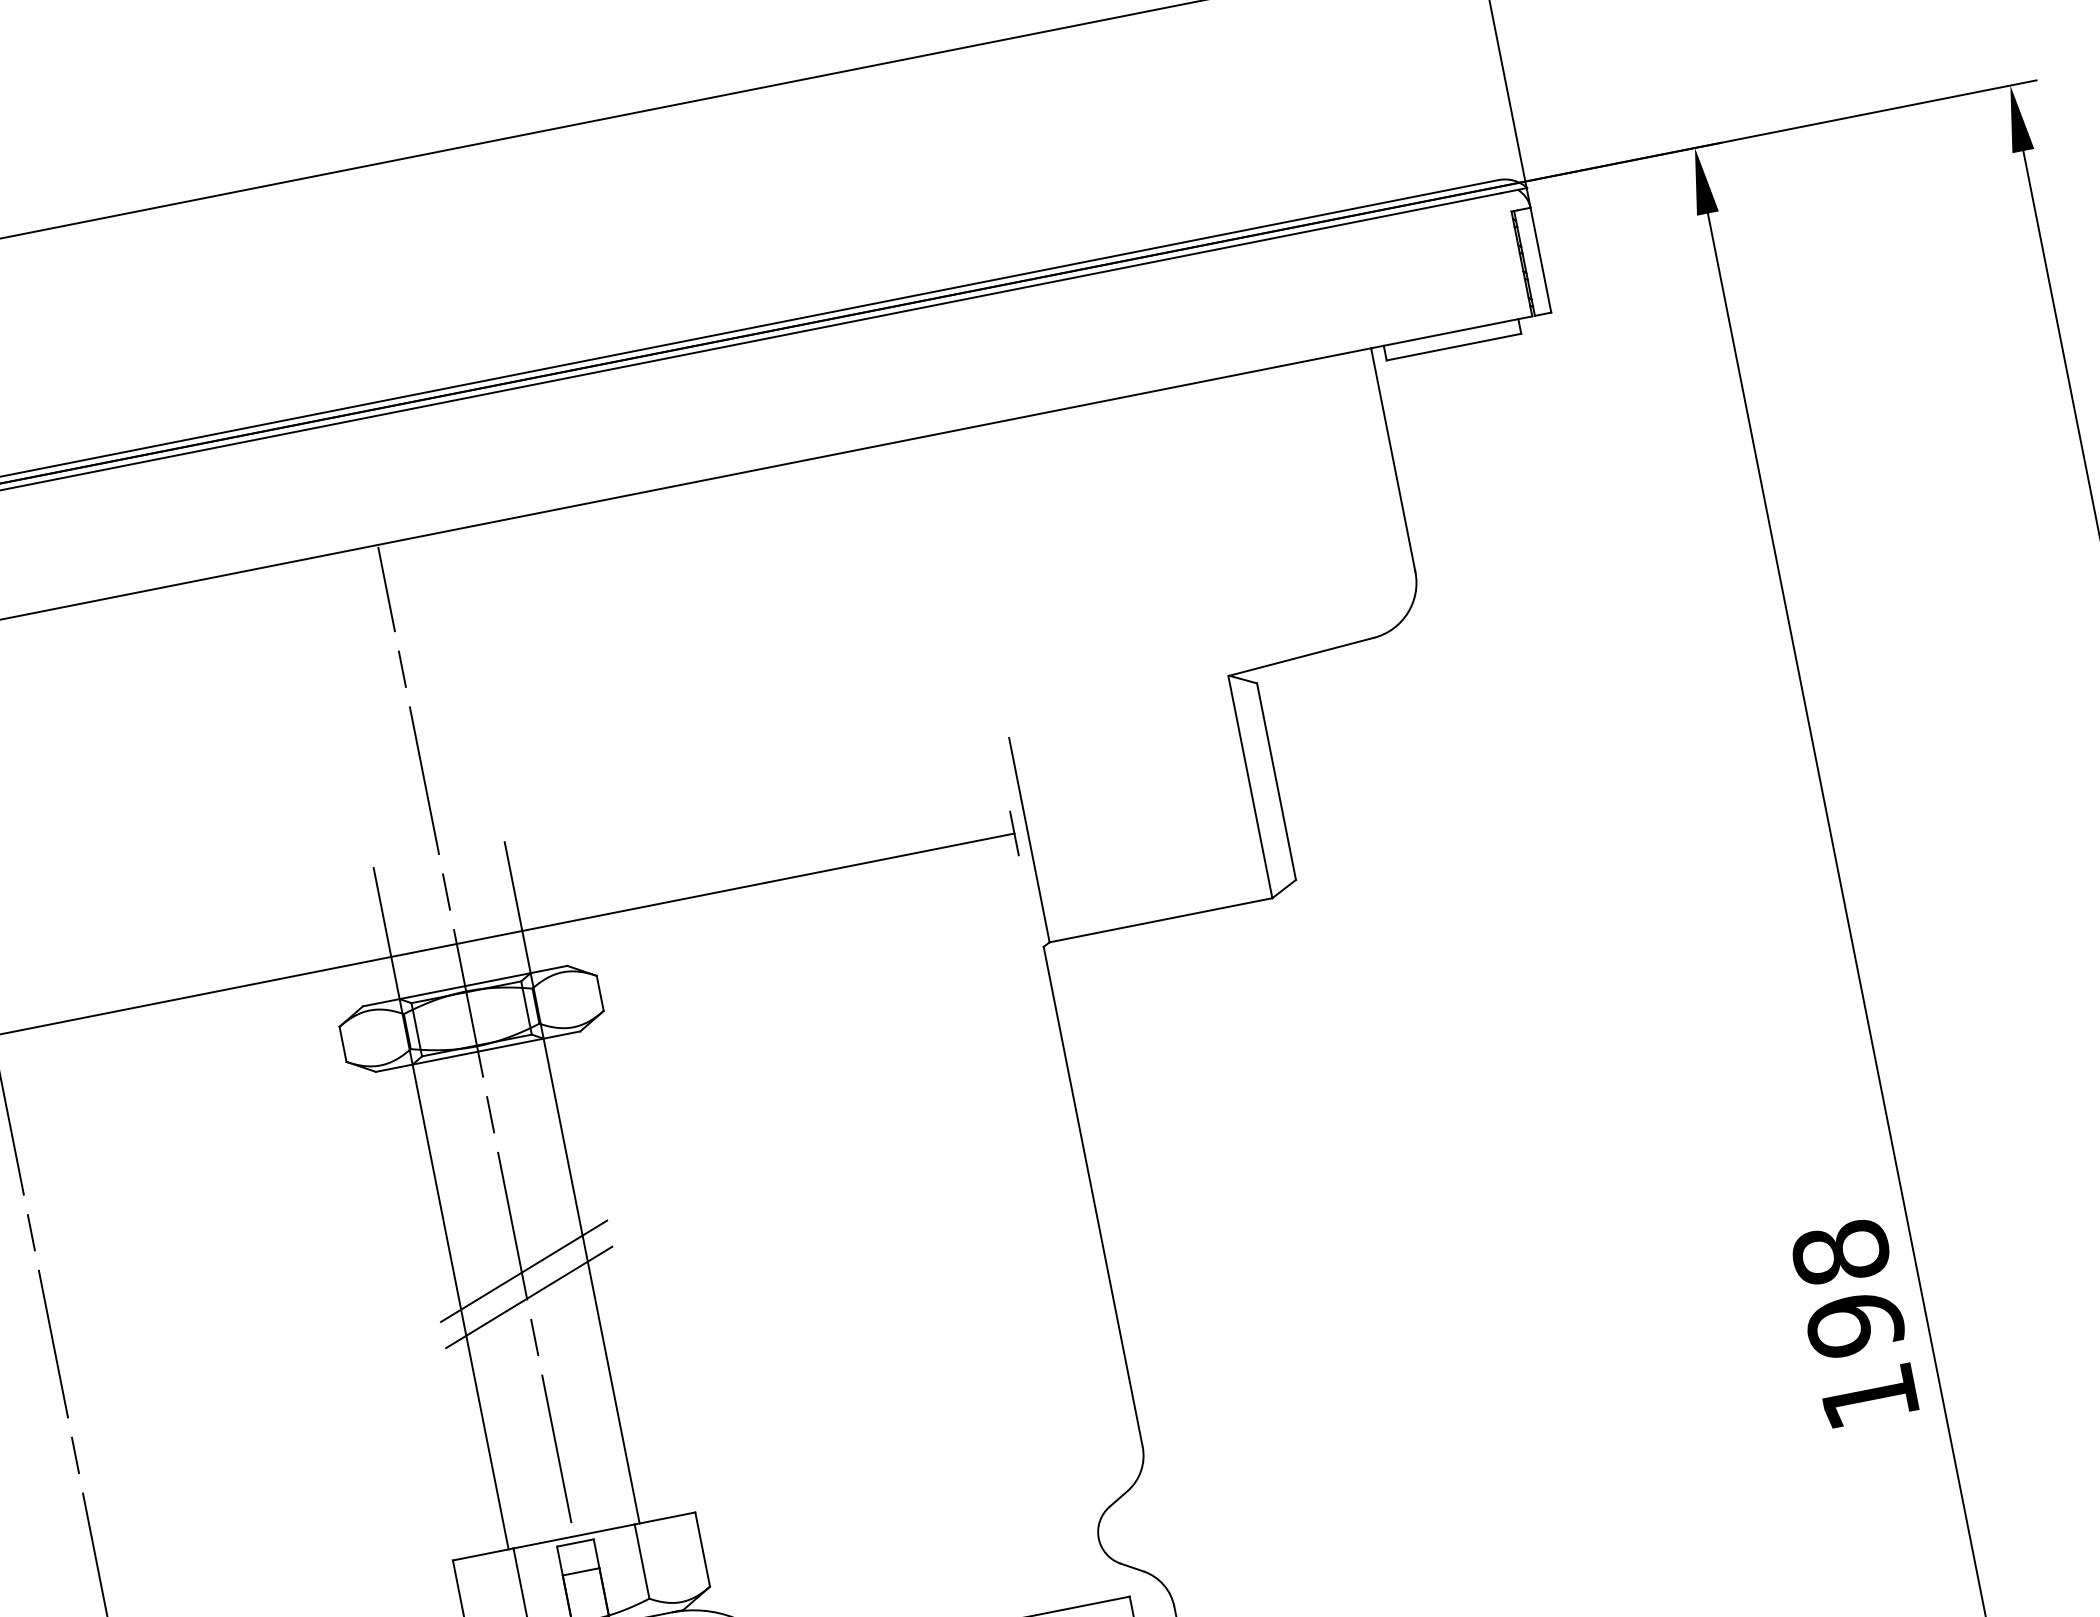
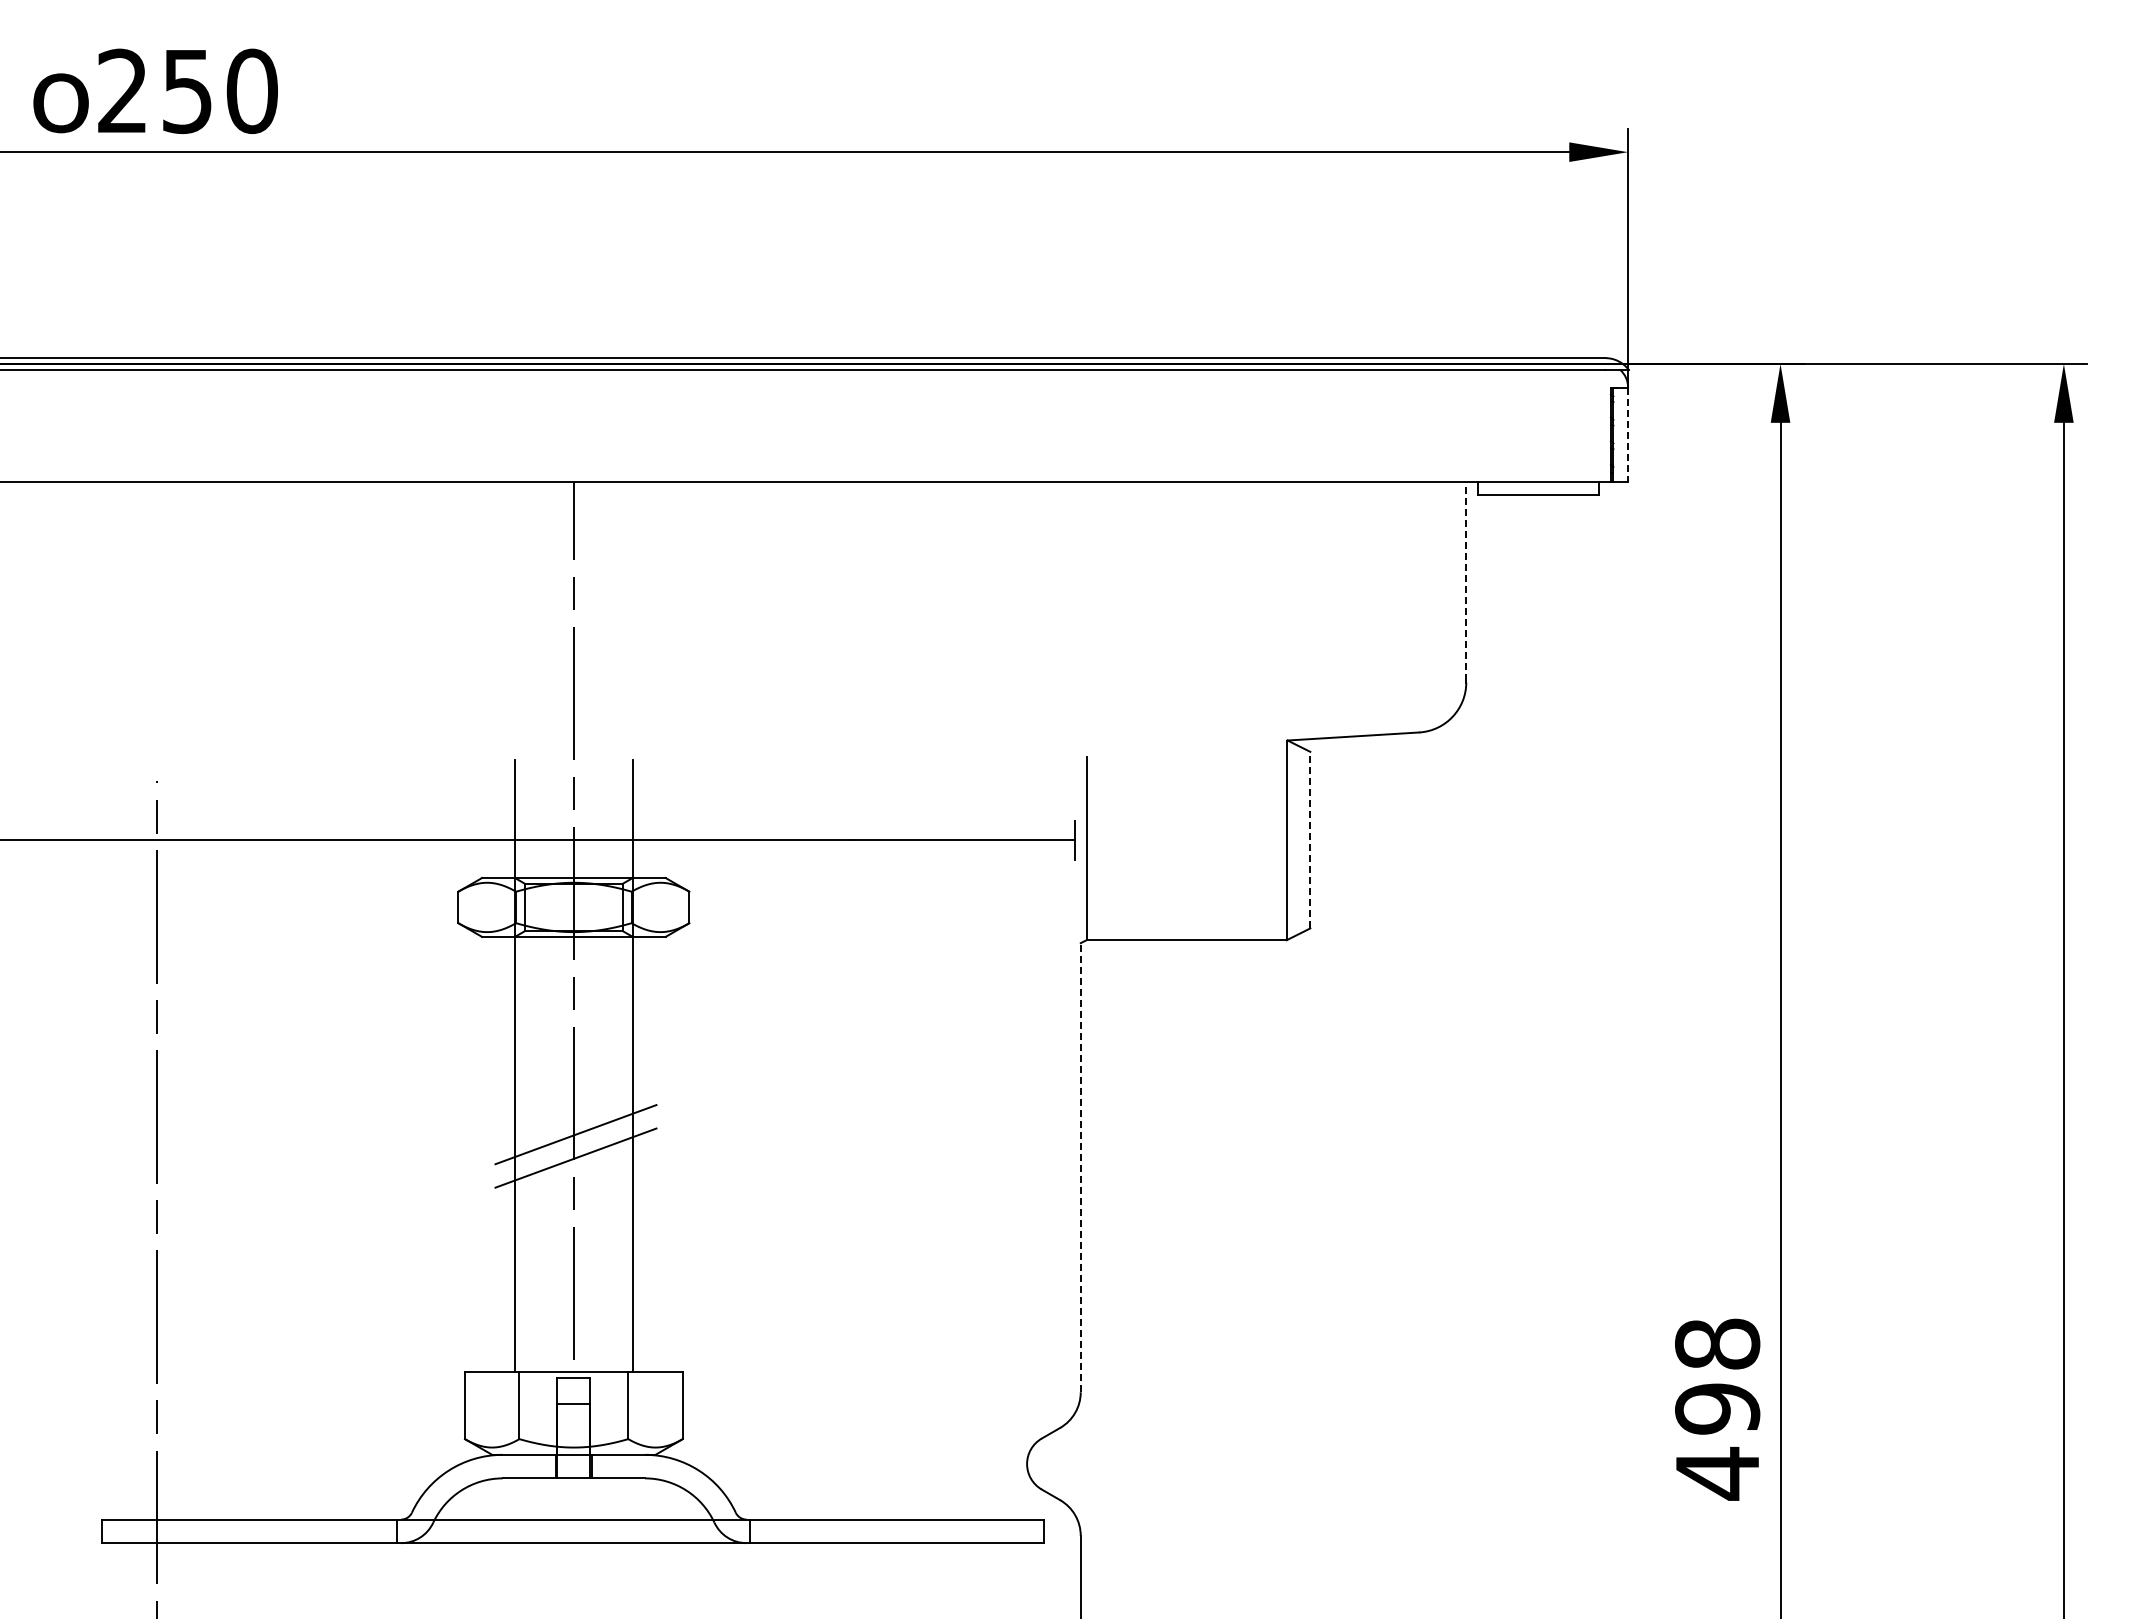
line: (1541, 261) -> (1628, 435), solid -> dashed
line: (1393, 459) -> (1466, 581), solid -> dashed
line: (1276, 780) -> (1310, 839), solid -> dashed
line: (1092, 1196) -> (1080, 1167), solid -> dashed
text: (1869, 1396) -> (1717, 1473), 198 -> 498

